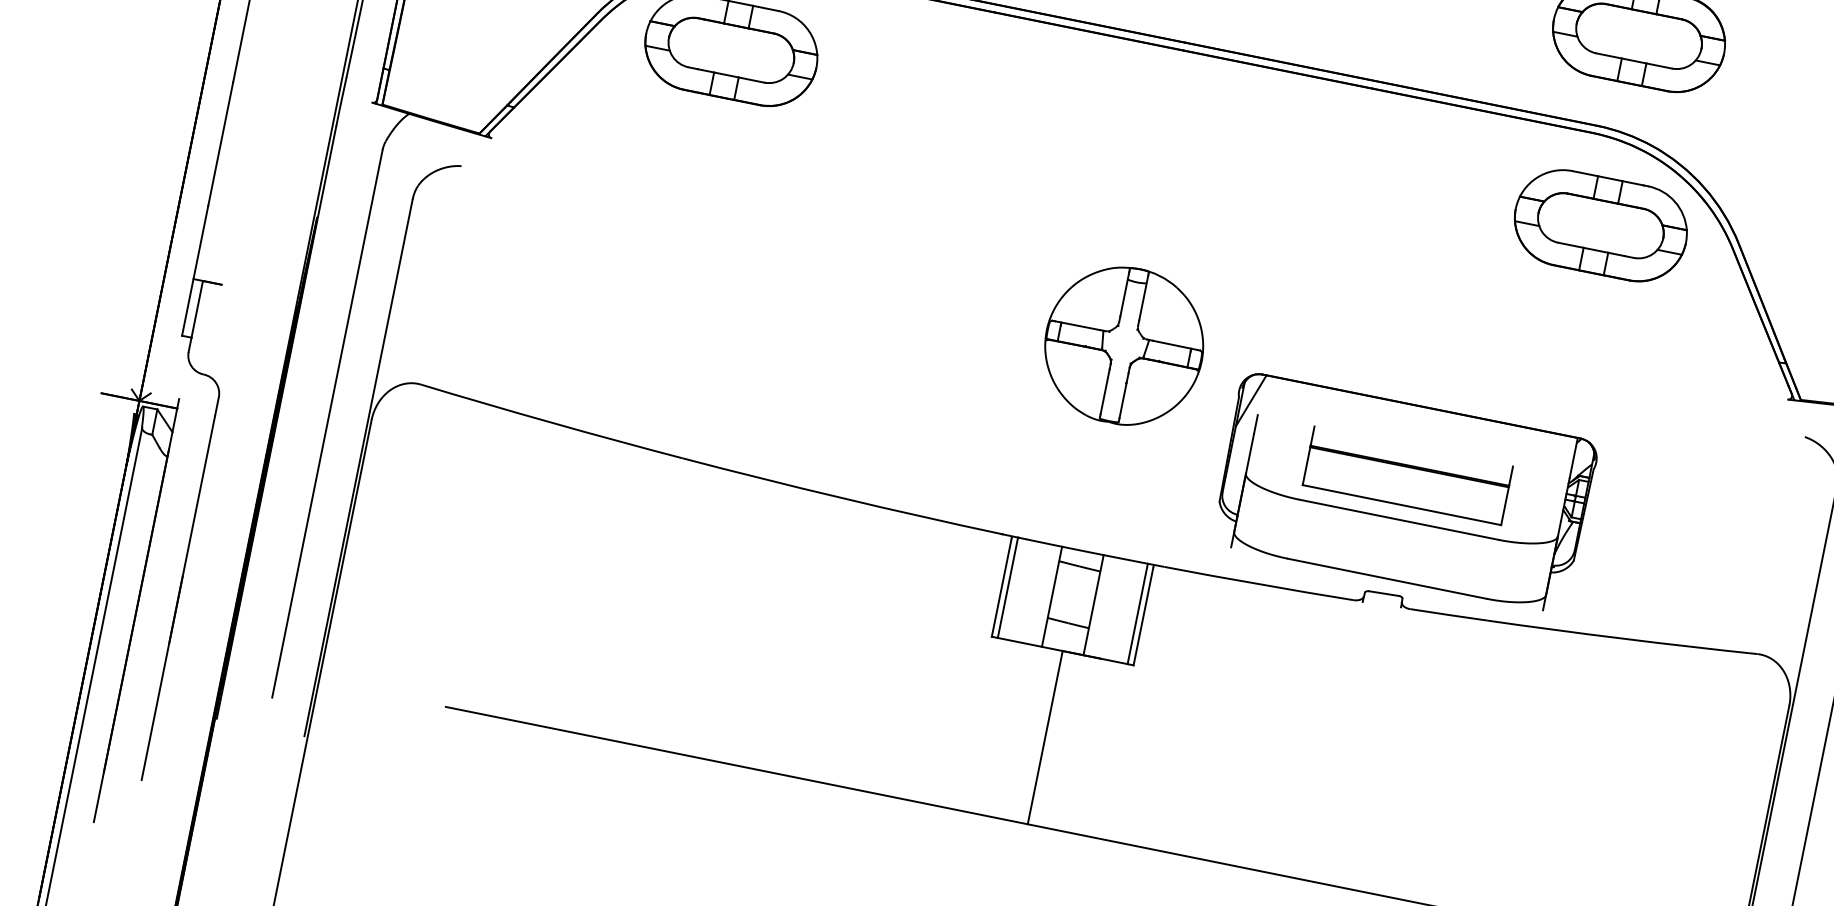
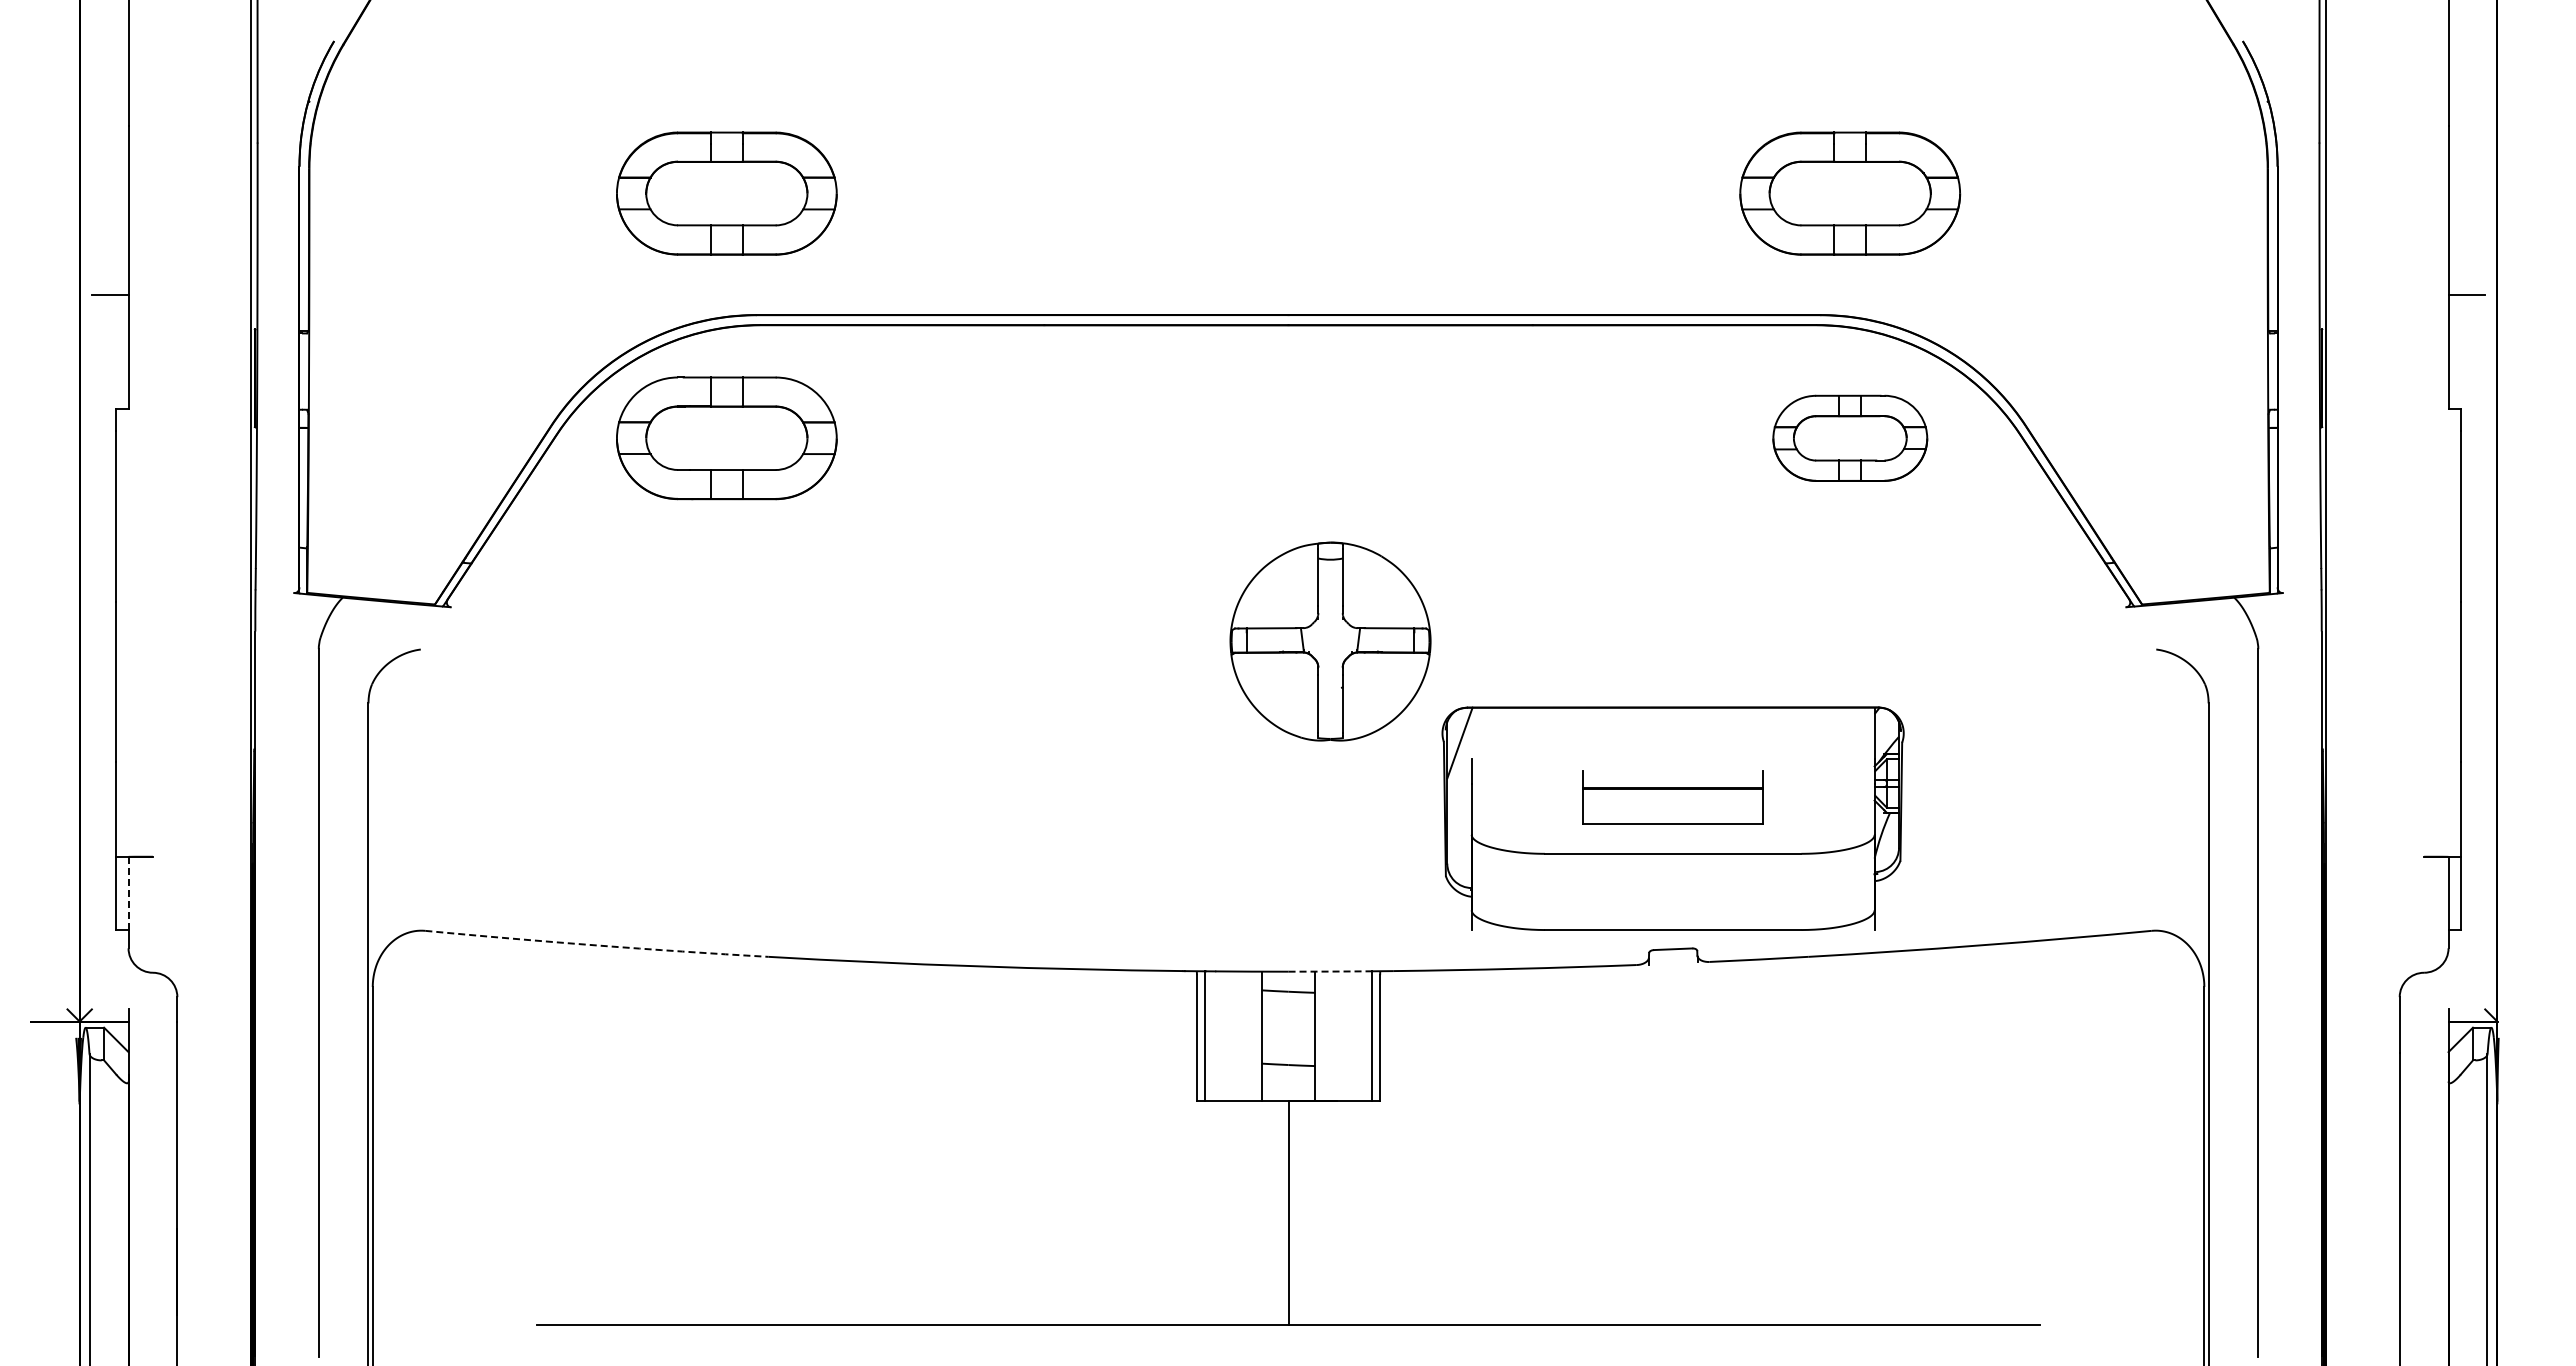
part: (1601, 225) -> (1850, 438), size x0.7
line: (197, 309) -> (128, 893), solid -> dashed
part: (1124, 345) -> (1330, 641), moved
arc: (551, 422) -> (596, 945), solid -> dashed
part: (1407, 475) -> (1672, 796), size x0.7
line: (1114, 557) -> (1329, 971), solid -> dashed

